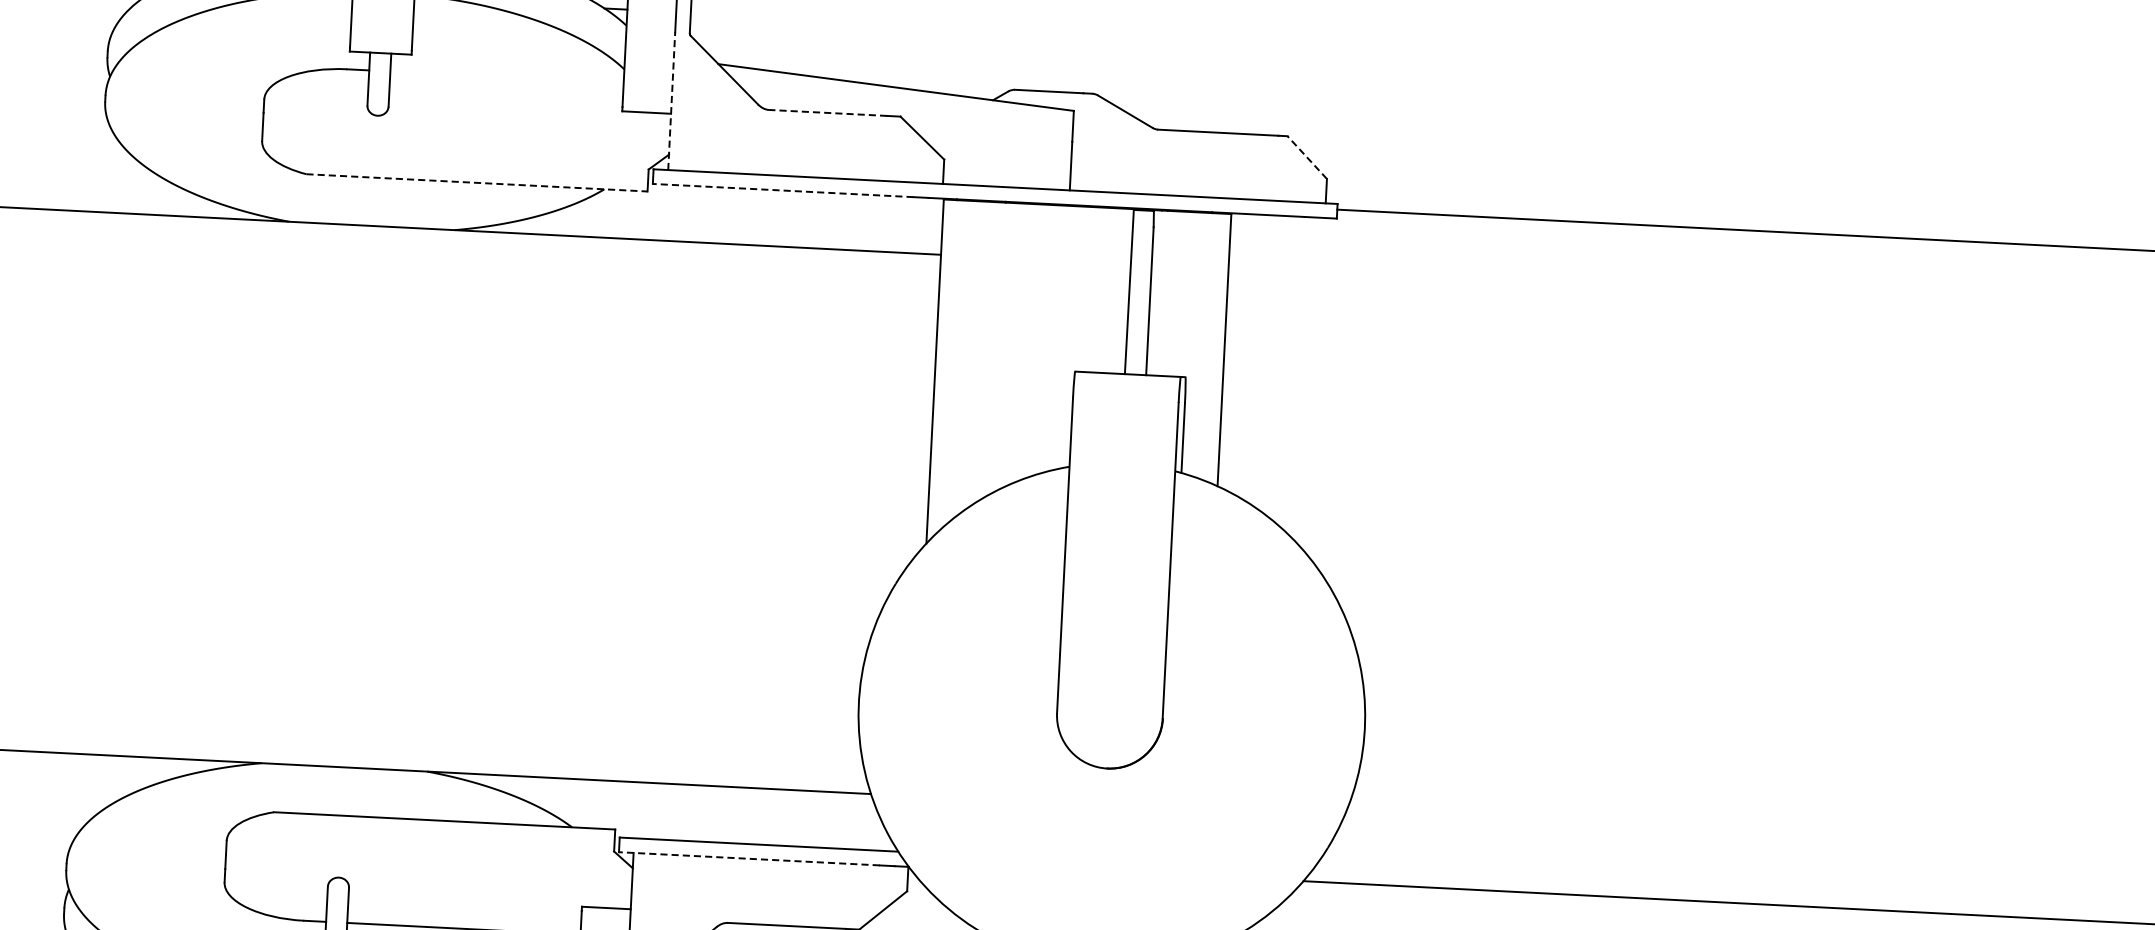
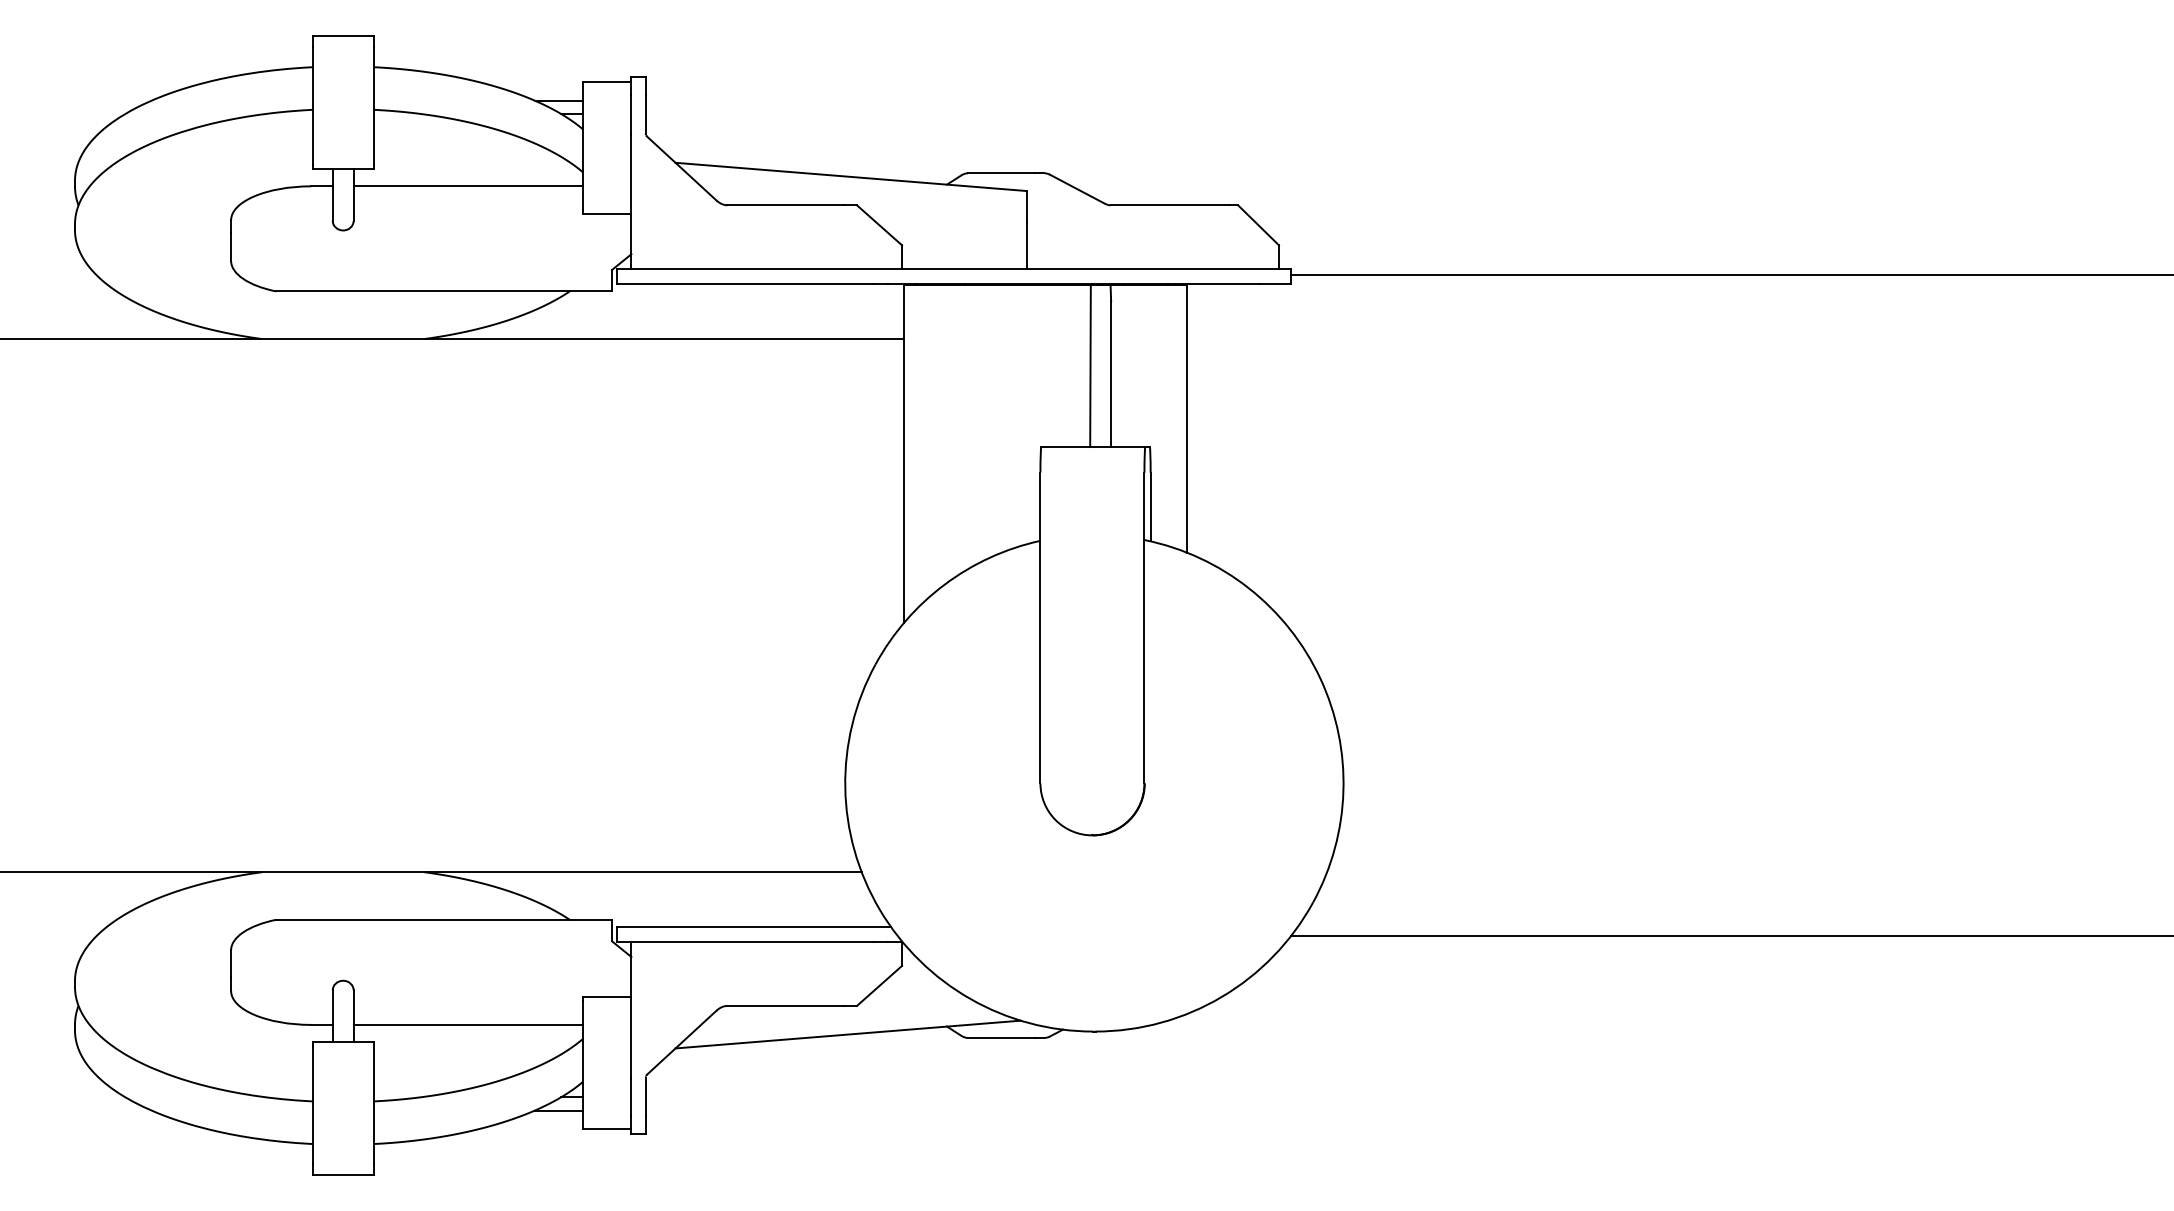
line: (507, 77) -> (468, 186), added
line: (671, 101) -> (631, 201), dashed -> solid
line: (827, 113) -> (785, 205), dashed -> solid
line: (1307, 157) -> (1258, 225), dashed -> solid
line: (477, 182) -> (444, 291), dashed -> solid
line: (782, 190) -> (744, 283), dashed -> solid
line: (748, 858) -> (744, 941), dashed -> solid

